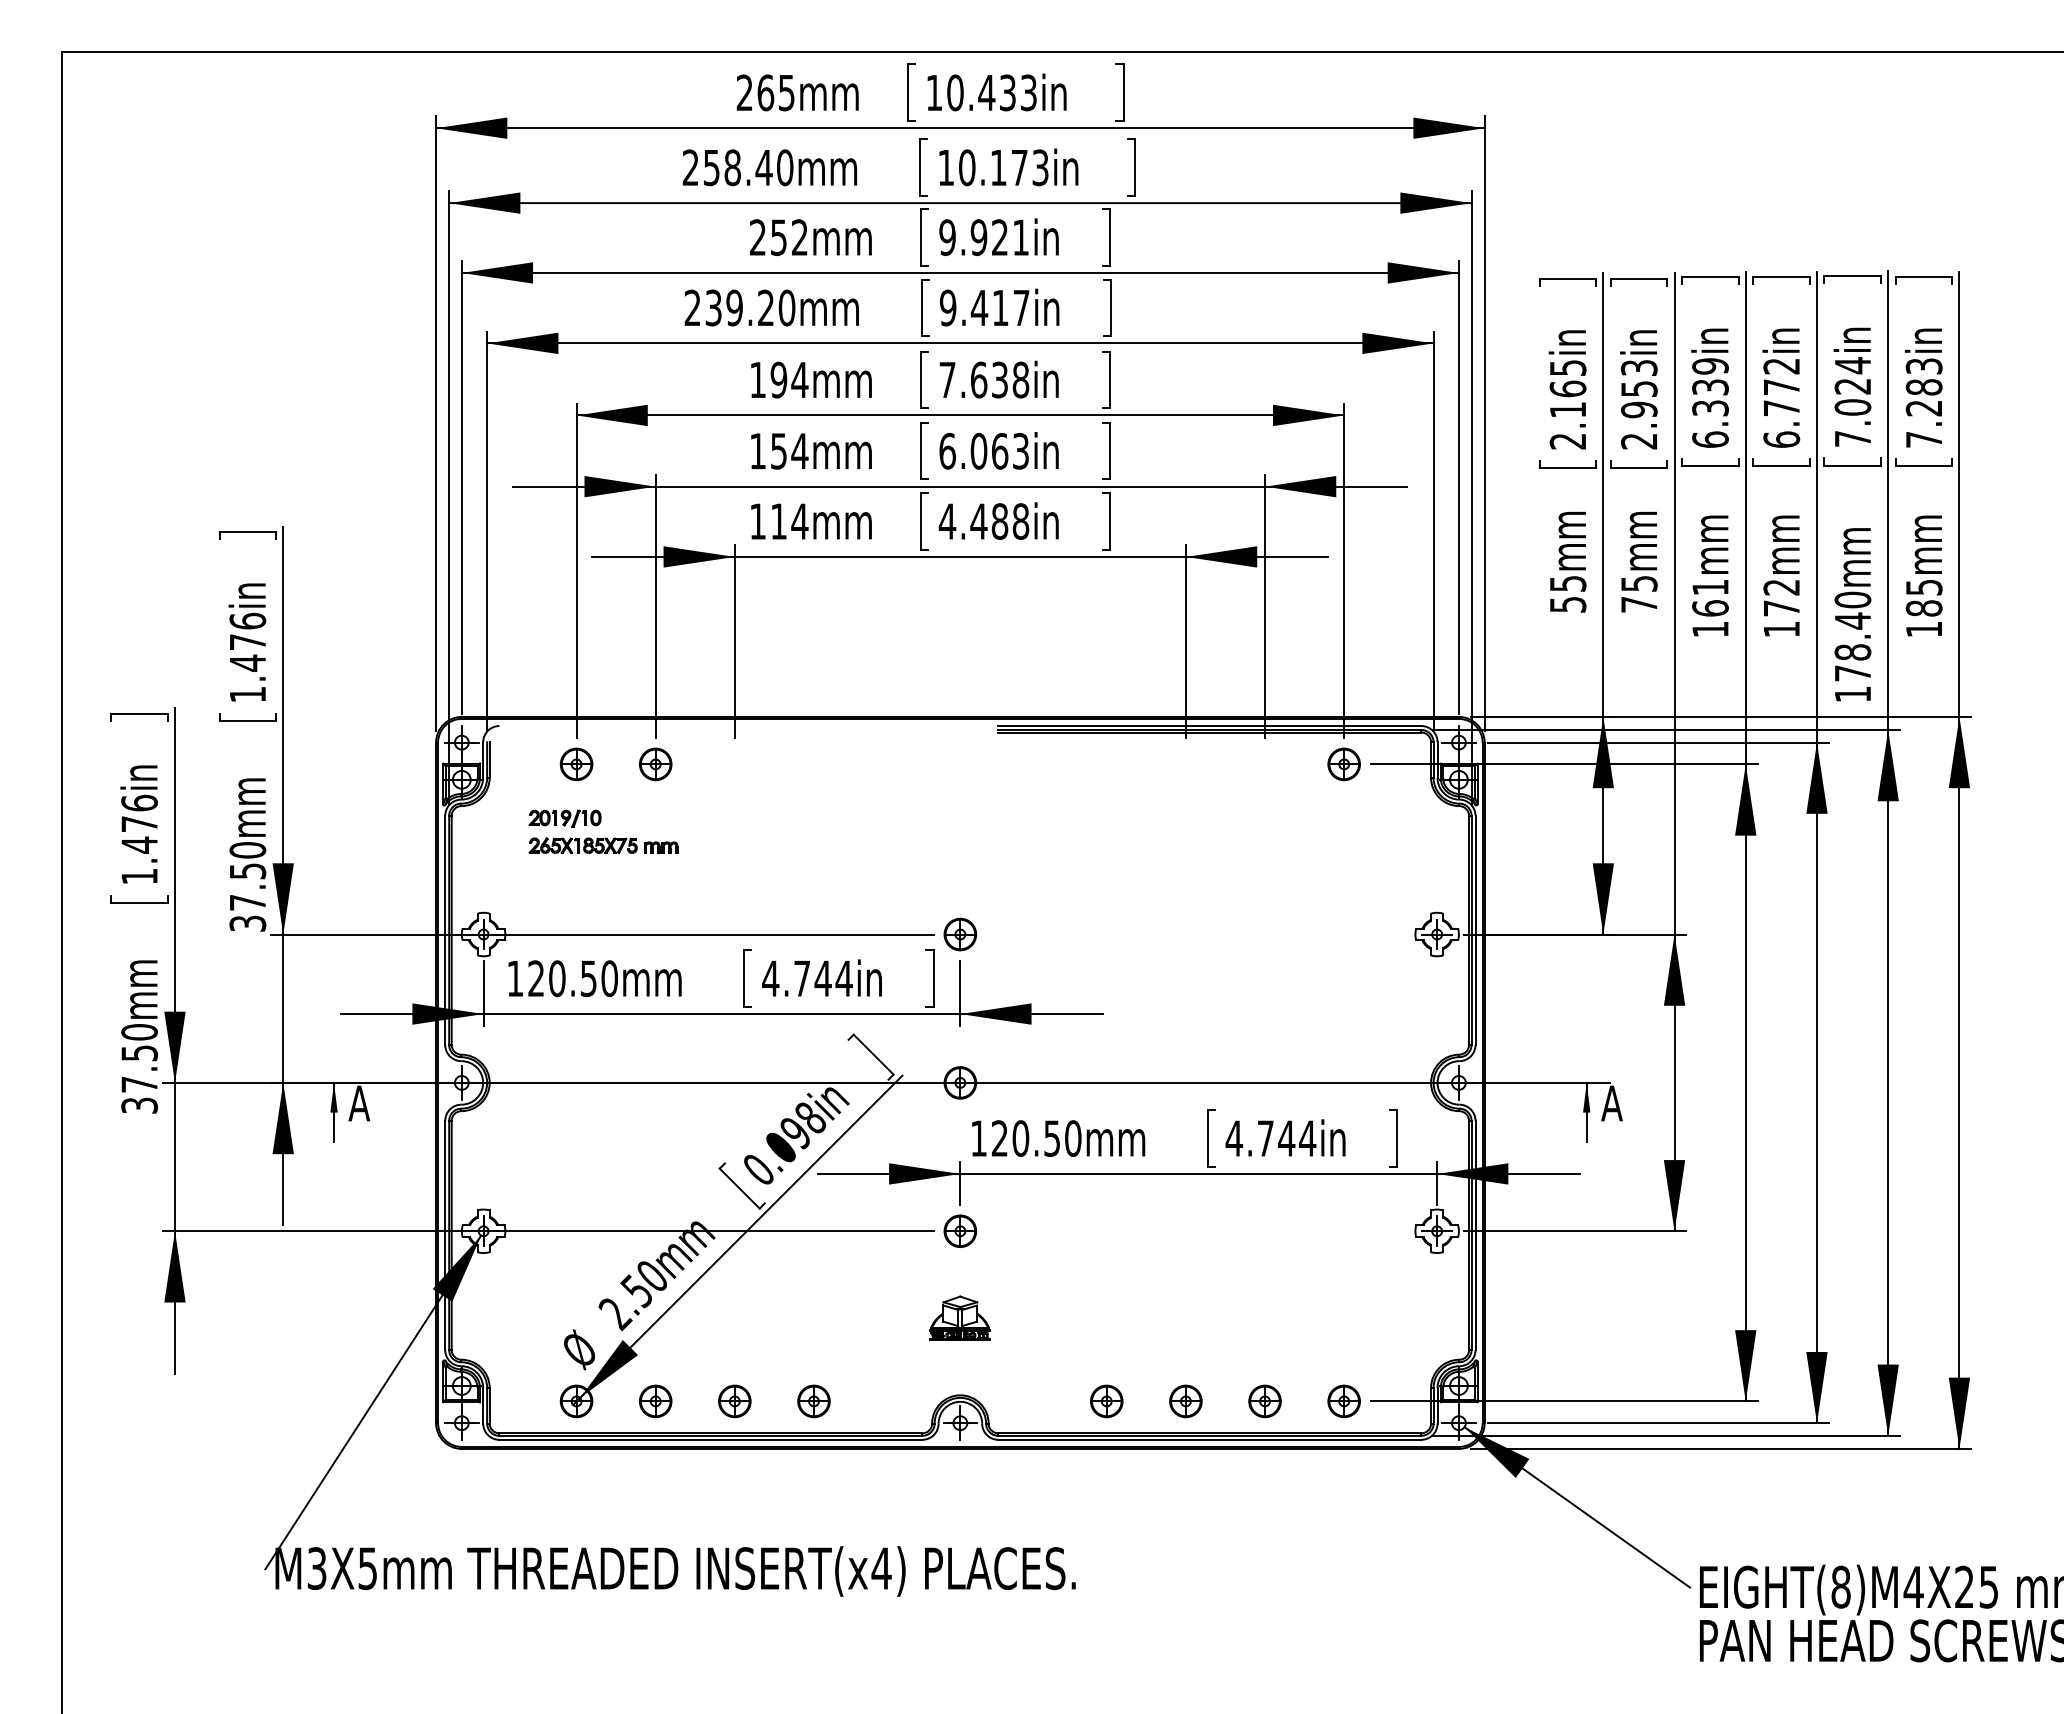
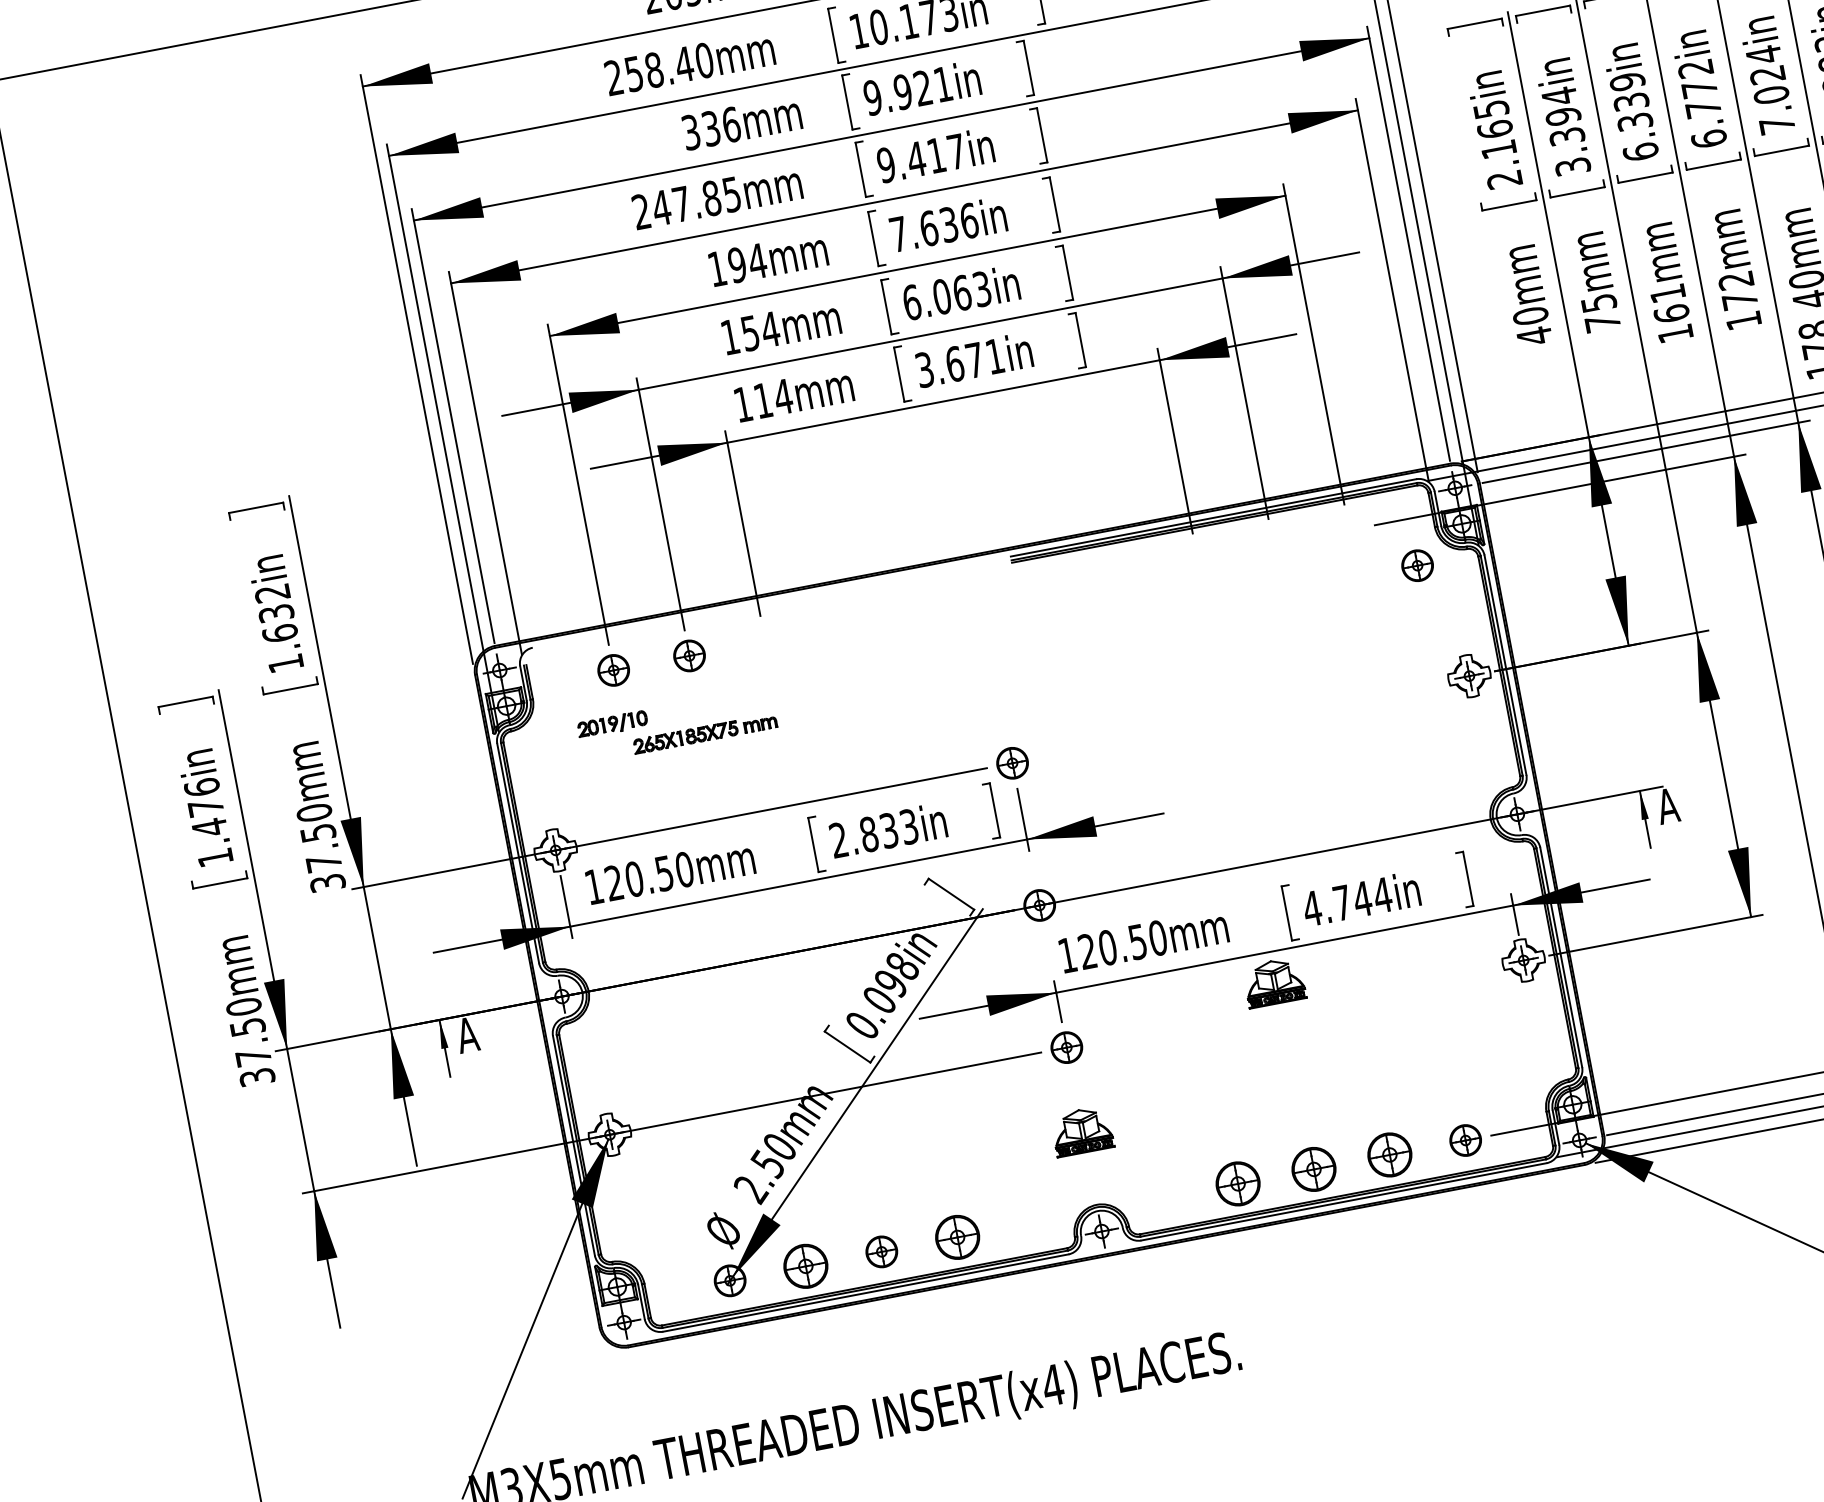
text: (779, 237) -> (711, 128), 252mm -> 336mm
text: (750, 307) -> (696, 200), 239.20mm -> 247.85mm
text: (1020, 379) -> (968, 220), 7.638in -> 7.636in
text: (1638, 404) -> (1565, 131), 2.953in -> 3.394in
text: (983, 521) -> (959, 363), 4.488in -> 3.671in
text: (1567, 594) -> (1532, 326), 55mm -> 40mm
text: (247, 641) -> (275, 612), 1.476in -> 1.632in
part: (1343, 764) -> (1416, 565), moved
part: (603, 845) -> (705, 733), moved
text: (807, 978) -> (874, 833), 4.744in -> 2.833in
part: (1181, 1204) -> (1273, 981), added
part: (655, 1401) -> (805, 1266), size x1.4
part: (813, 1401) -> (957, 1237), size x1.4
part: (1106, 1401) -> (1237, 1184), size x1.4
part: (1185, 1401) -> (1313, 1169), size x1.4
part: (1264, 1401) -> (1389, 1155), size x1.4

